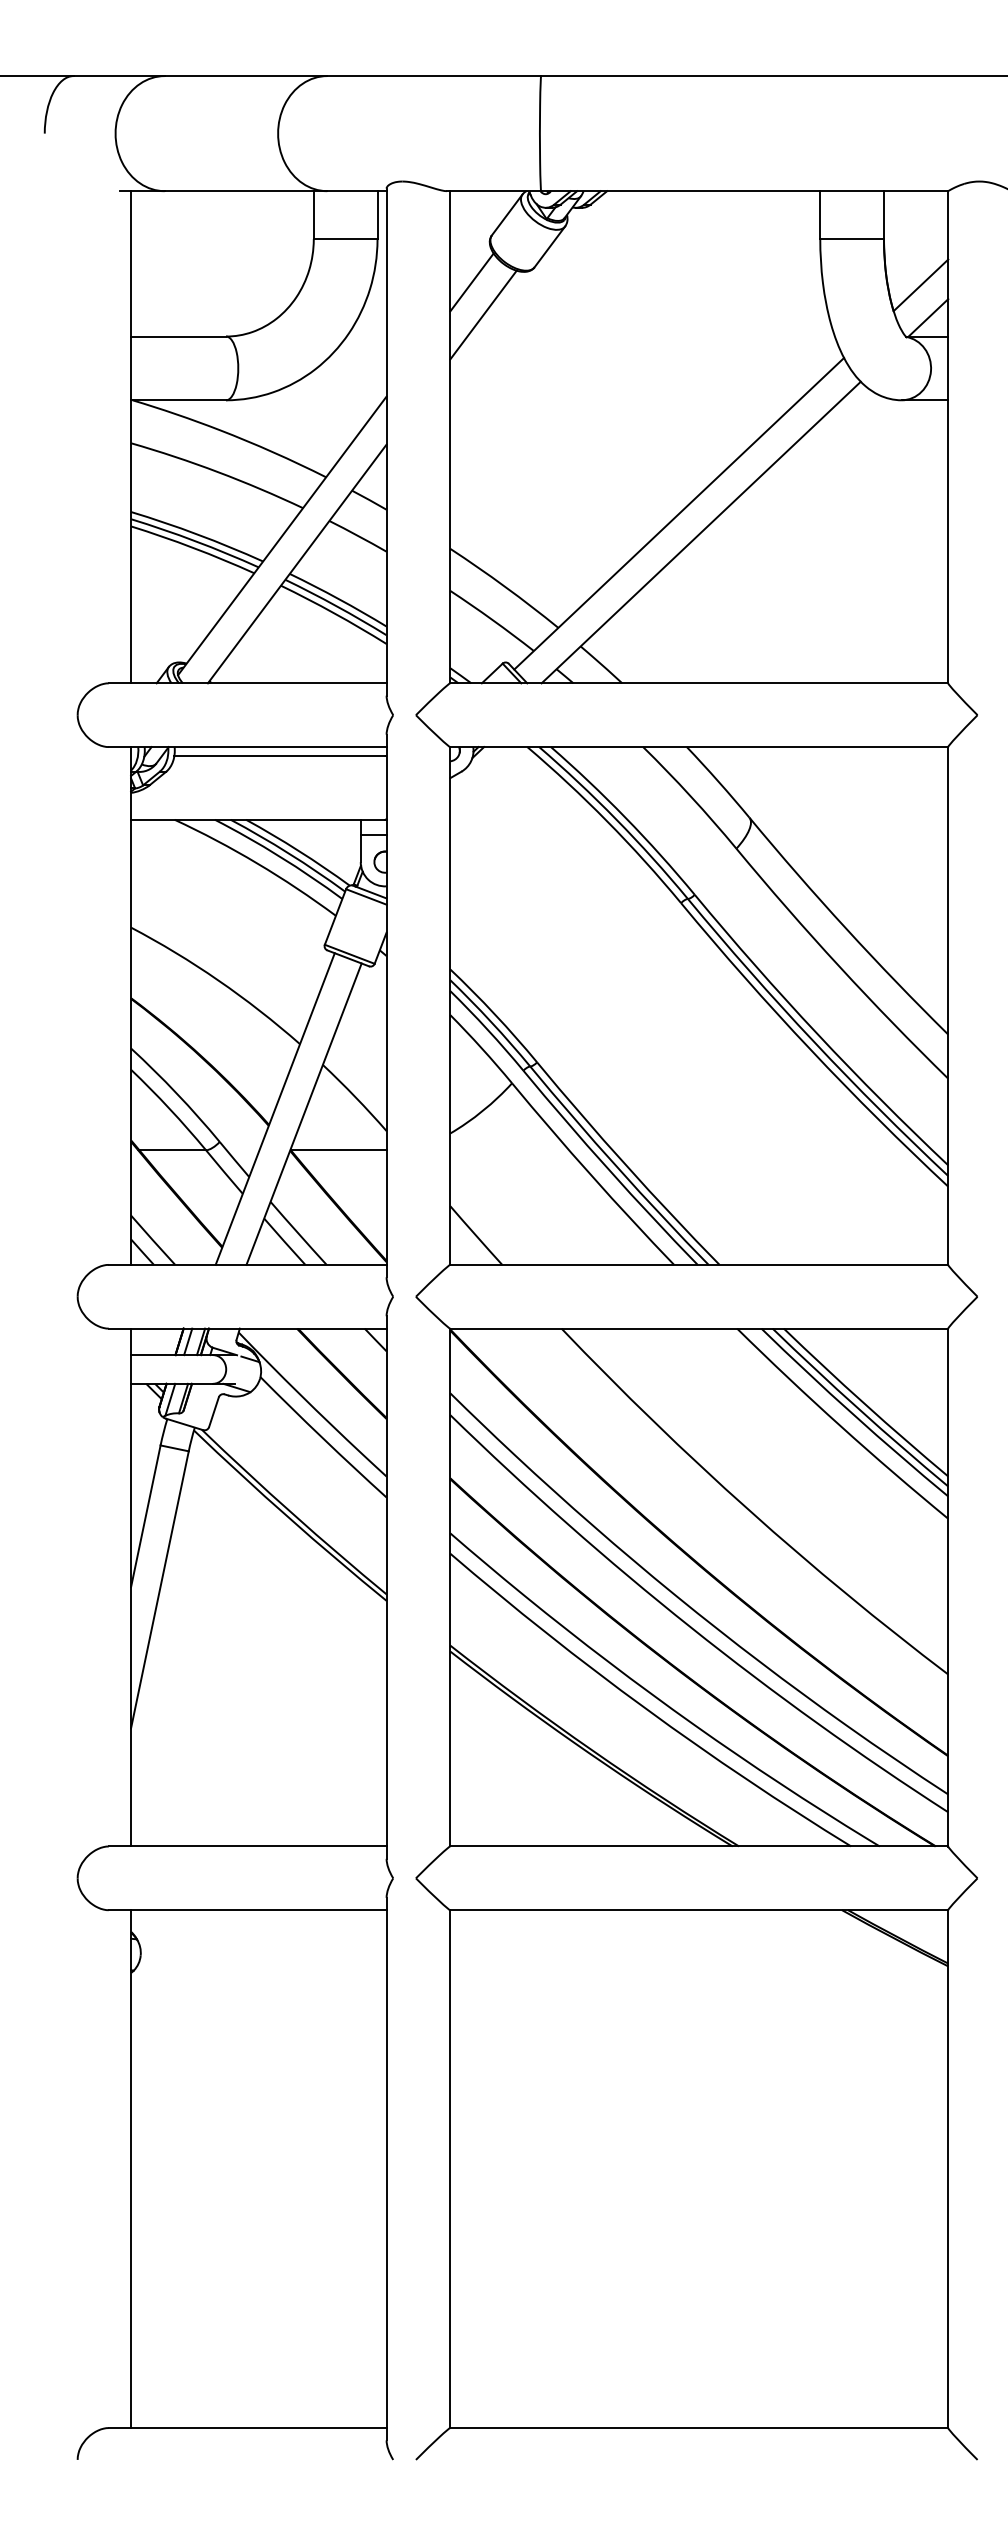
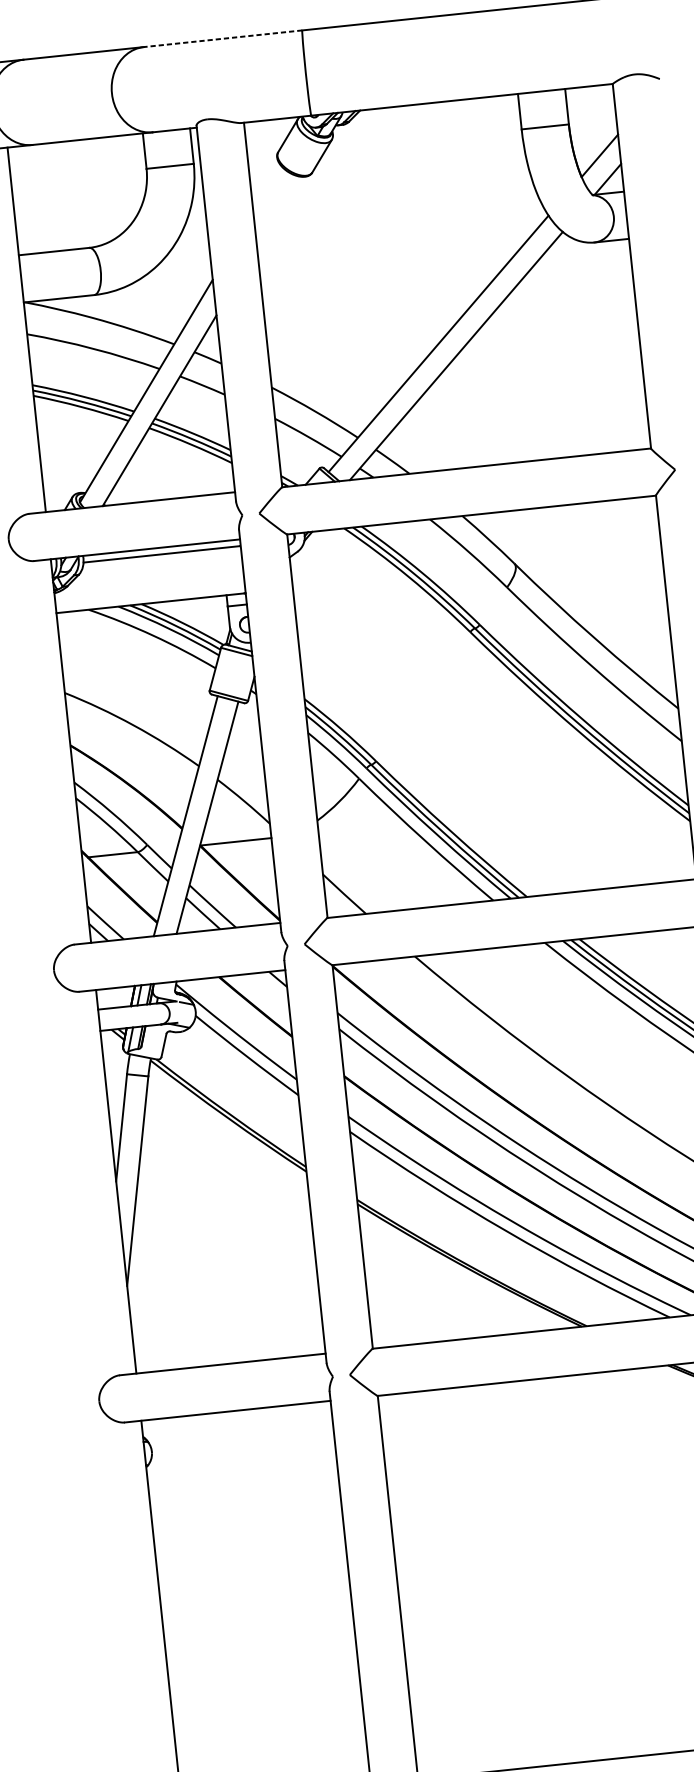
line: (434, 76) -> (223, 39), solid -> dashed
line: (471, 282) -> (266, 188), removed
line: (483, 314) -> (278, 211), removed

